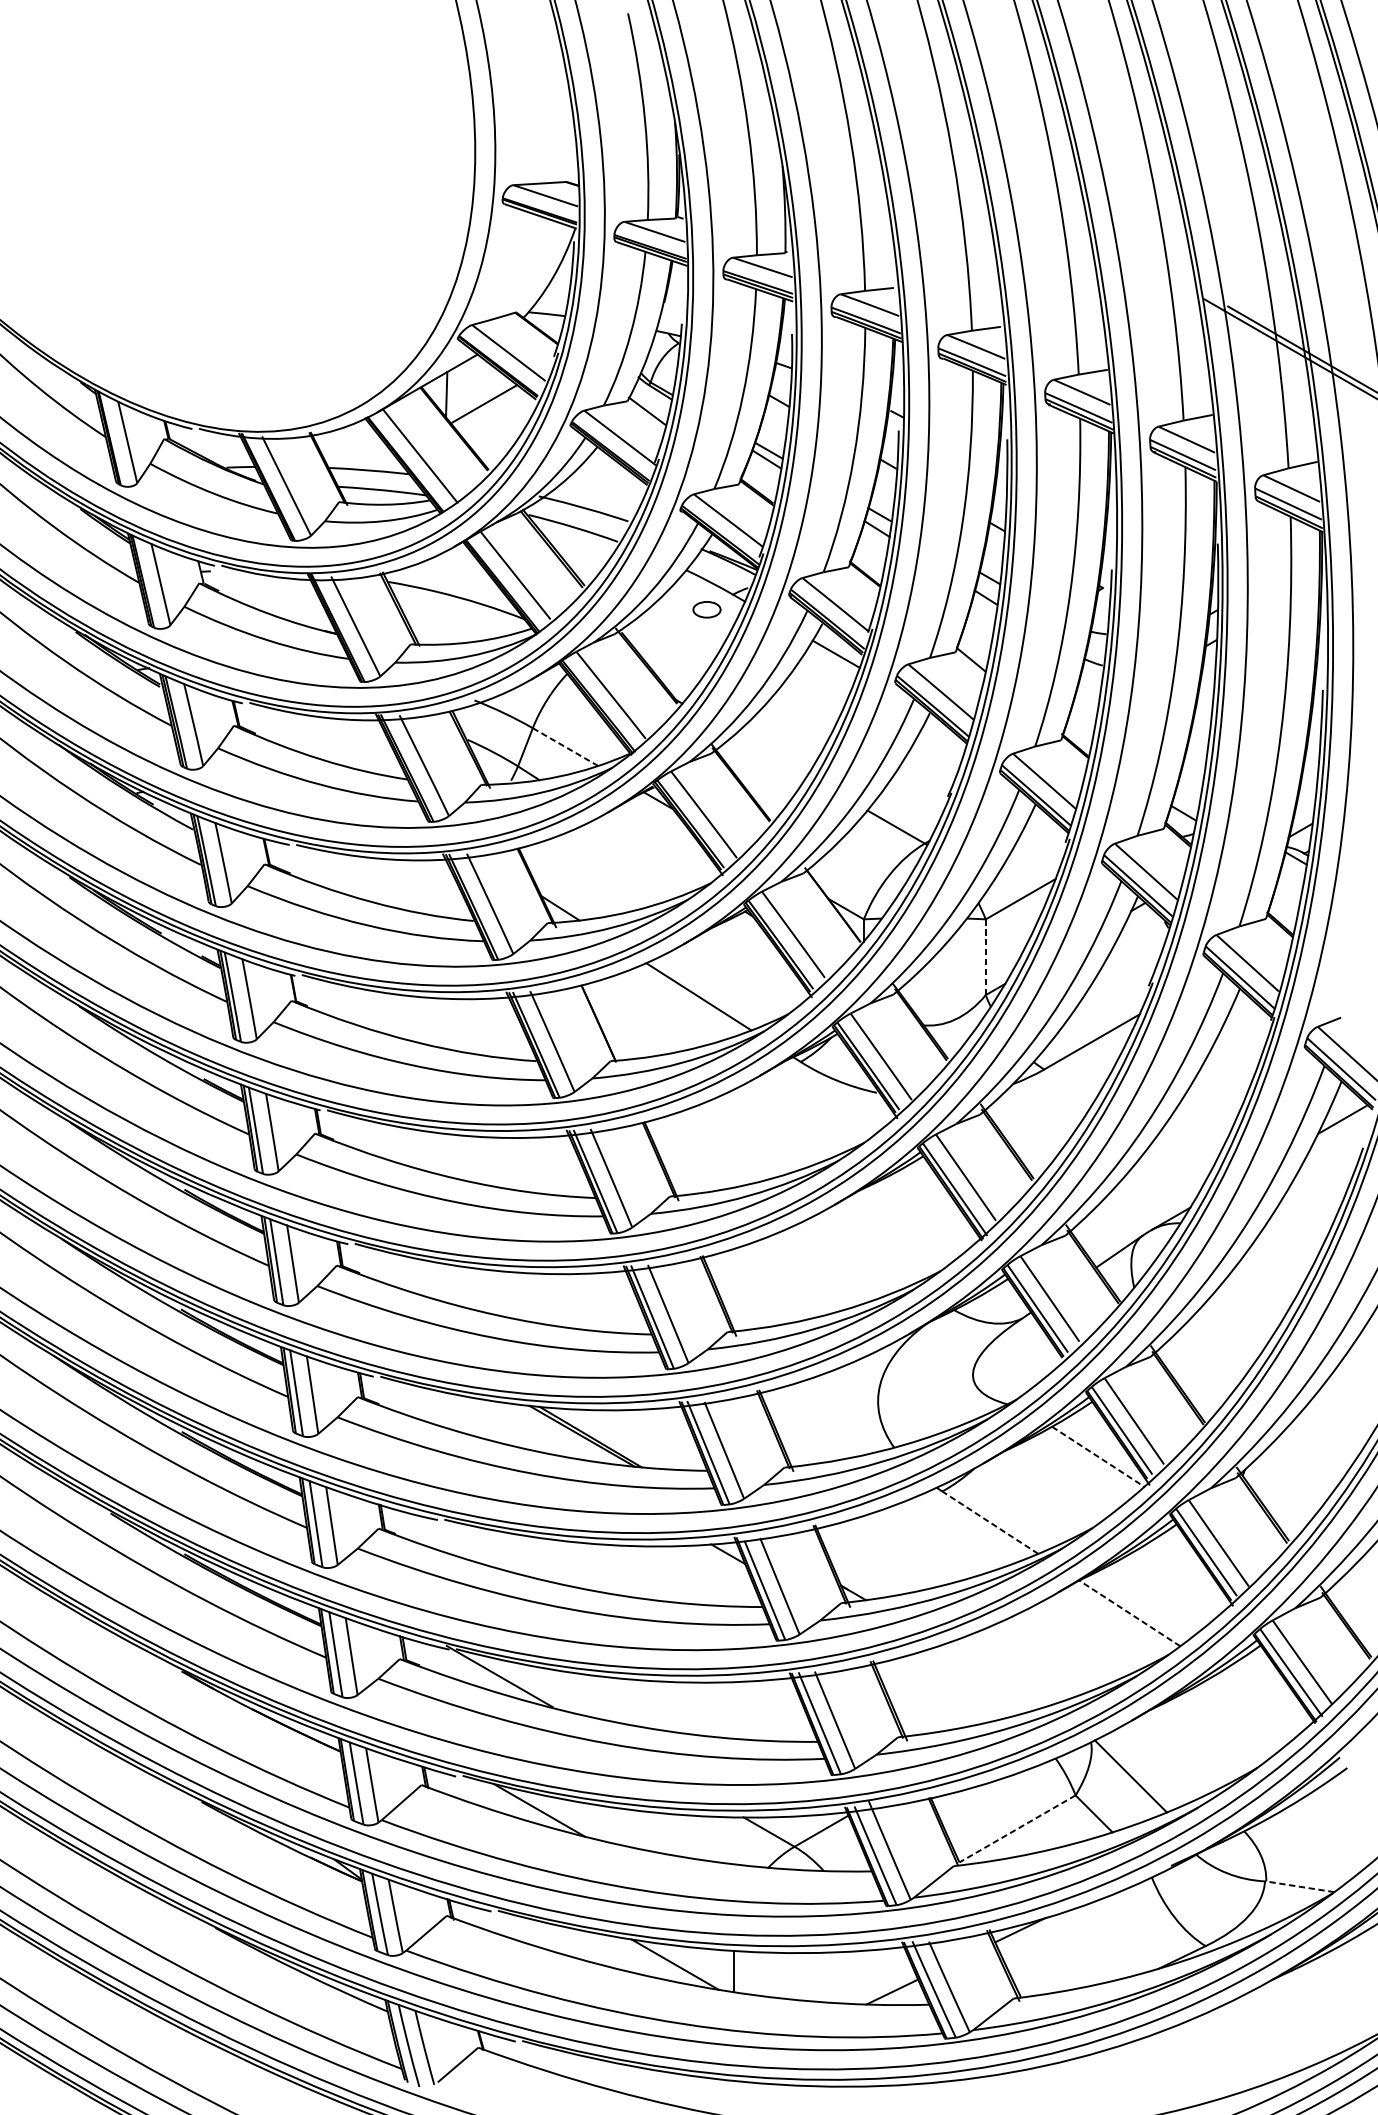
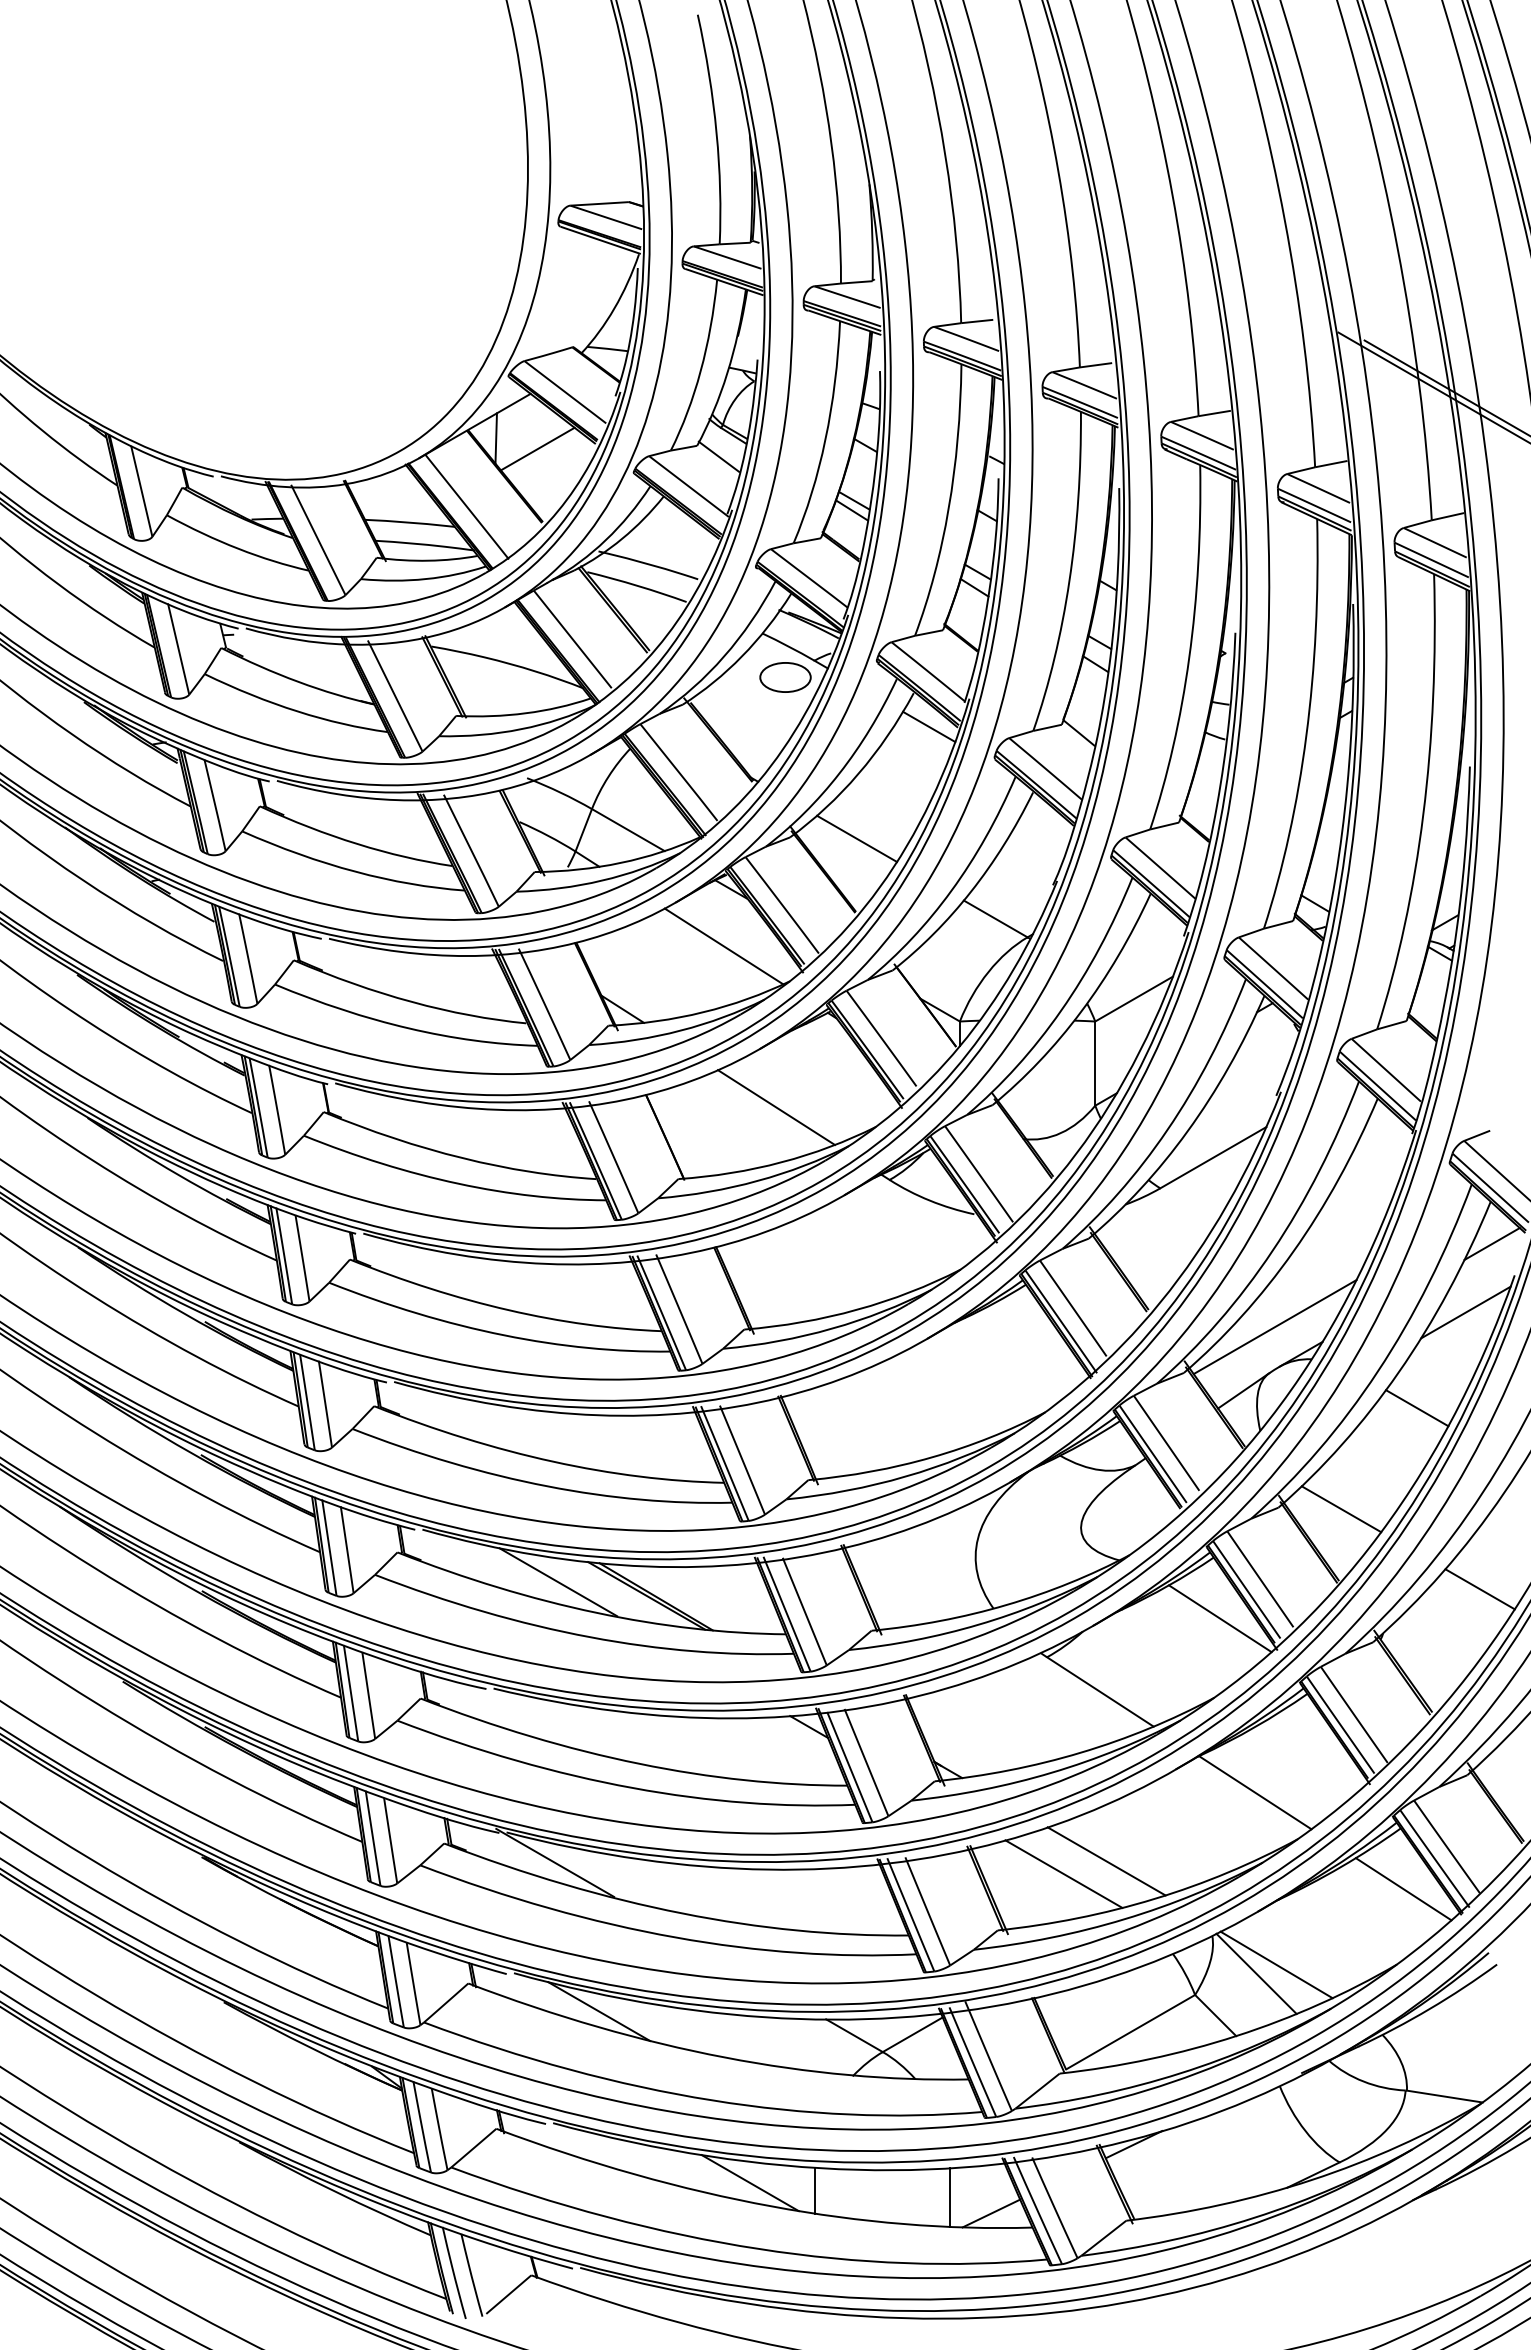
part: (706, 609) -> (785, 677), size x1.67
line: (565, 747) -> (628, 830), dashed -> solid
line: (771, 754) -> (857, 838), added
line: (651, 851) -> (723, 946), added
line: (985, 958) -> (1095, 1064), dashed -> solid
line: (1318, 1181) -> (1465, 1312), added
line: (1147, 1194) -> (1274, 1327), added
line: (1275, 1267) -> (1417, 1408), added
line: (1207, 1358) -> (1341, 1509), added
line: (502, 1424) -> (558, 1582), added
line: (1331, 1430) -> (1479, 1589), added
line: (1098, 1457) -> (1220, 1619), dashed -> solid
line: (990, 1522) -> (1100, 1691), dashed -> solid
line: (1129, 1613) -> (1254, 1792), dashed -> solid
line: (995, 1675) -> (1106, 1861), added
line: (957, 1686) -> (1063, 1873), added
line: (1263, 1700) -> (1403, 1889), added
line: (1148, 1767) -> (1276, 1964), added
line: (1017, 1829) -> (1130, 2032), dashed -> solid
line: (1300, 1886) -> (1444, 2096), dashed -> solid
line: (855, 1977) -> (950, 2197), added

